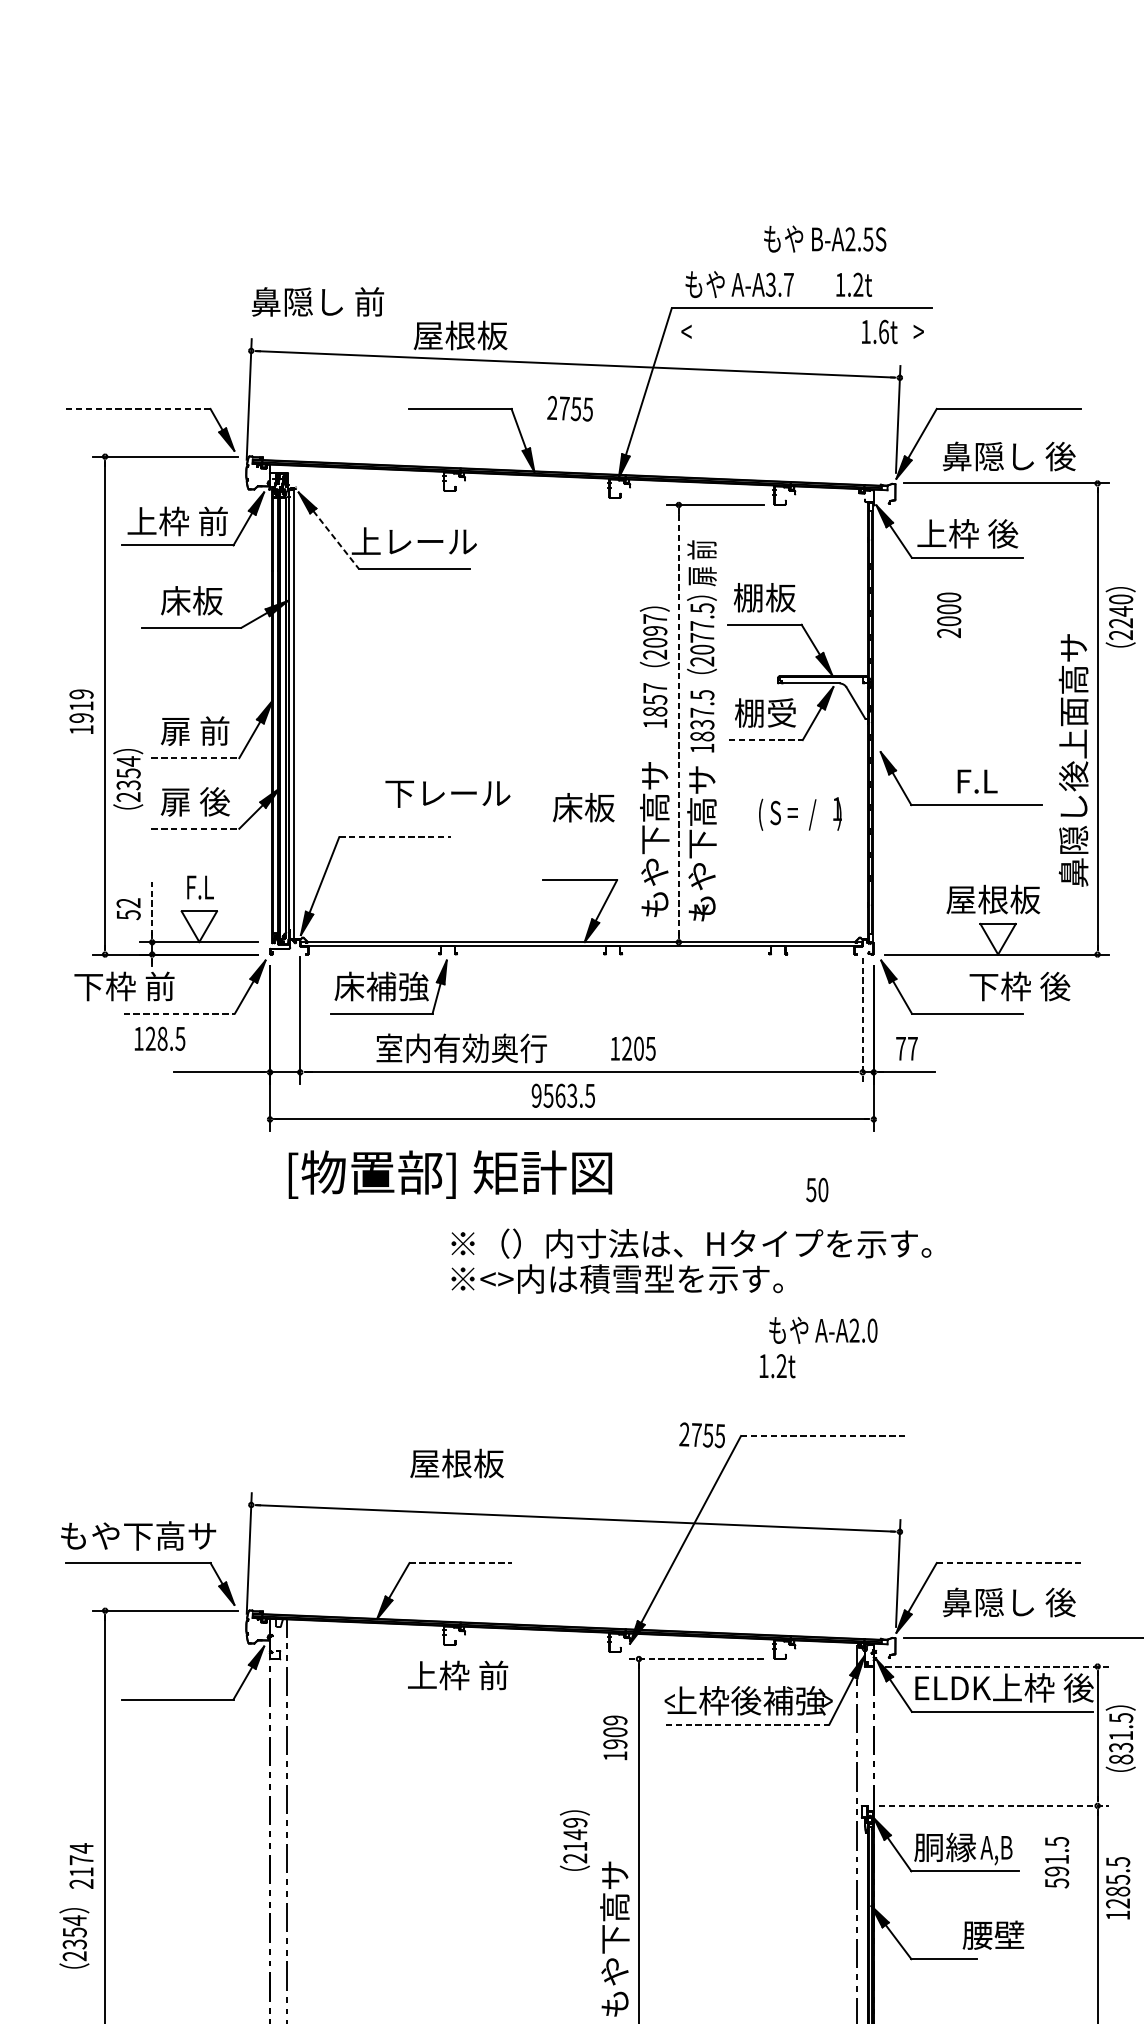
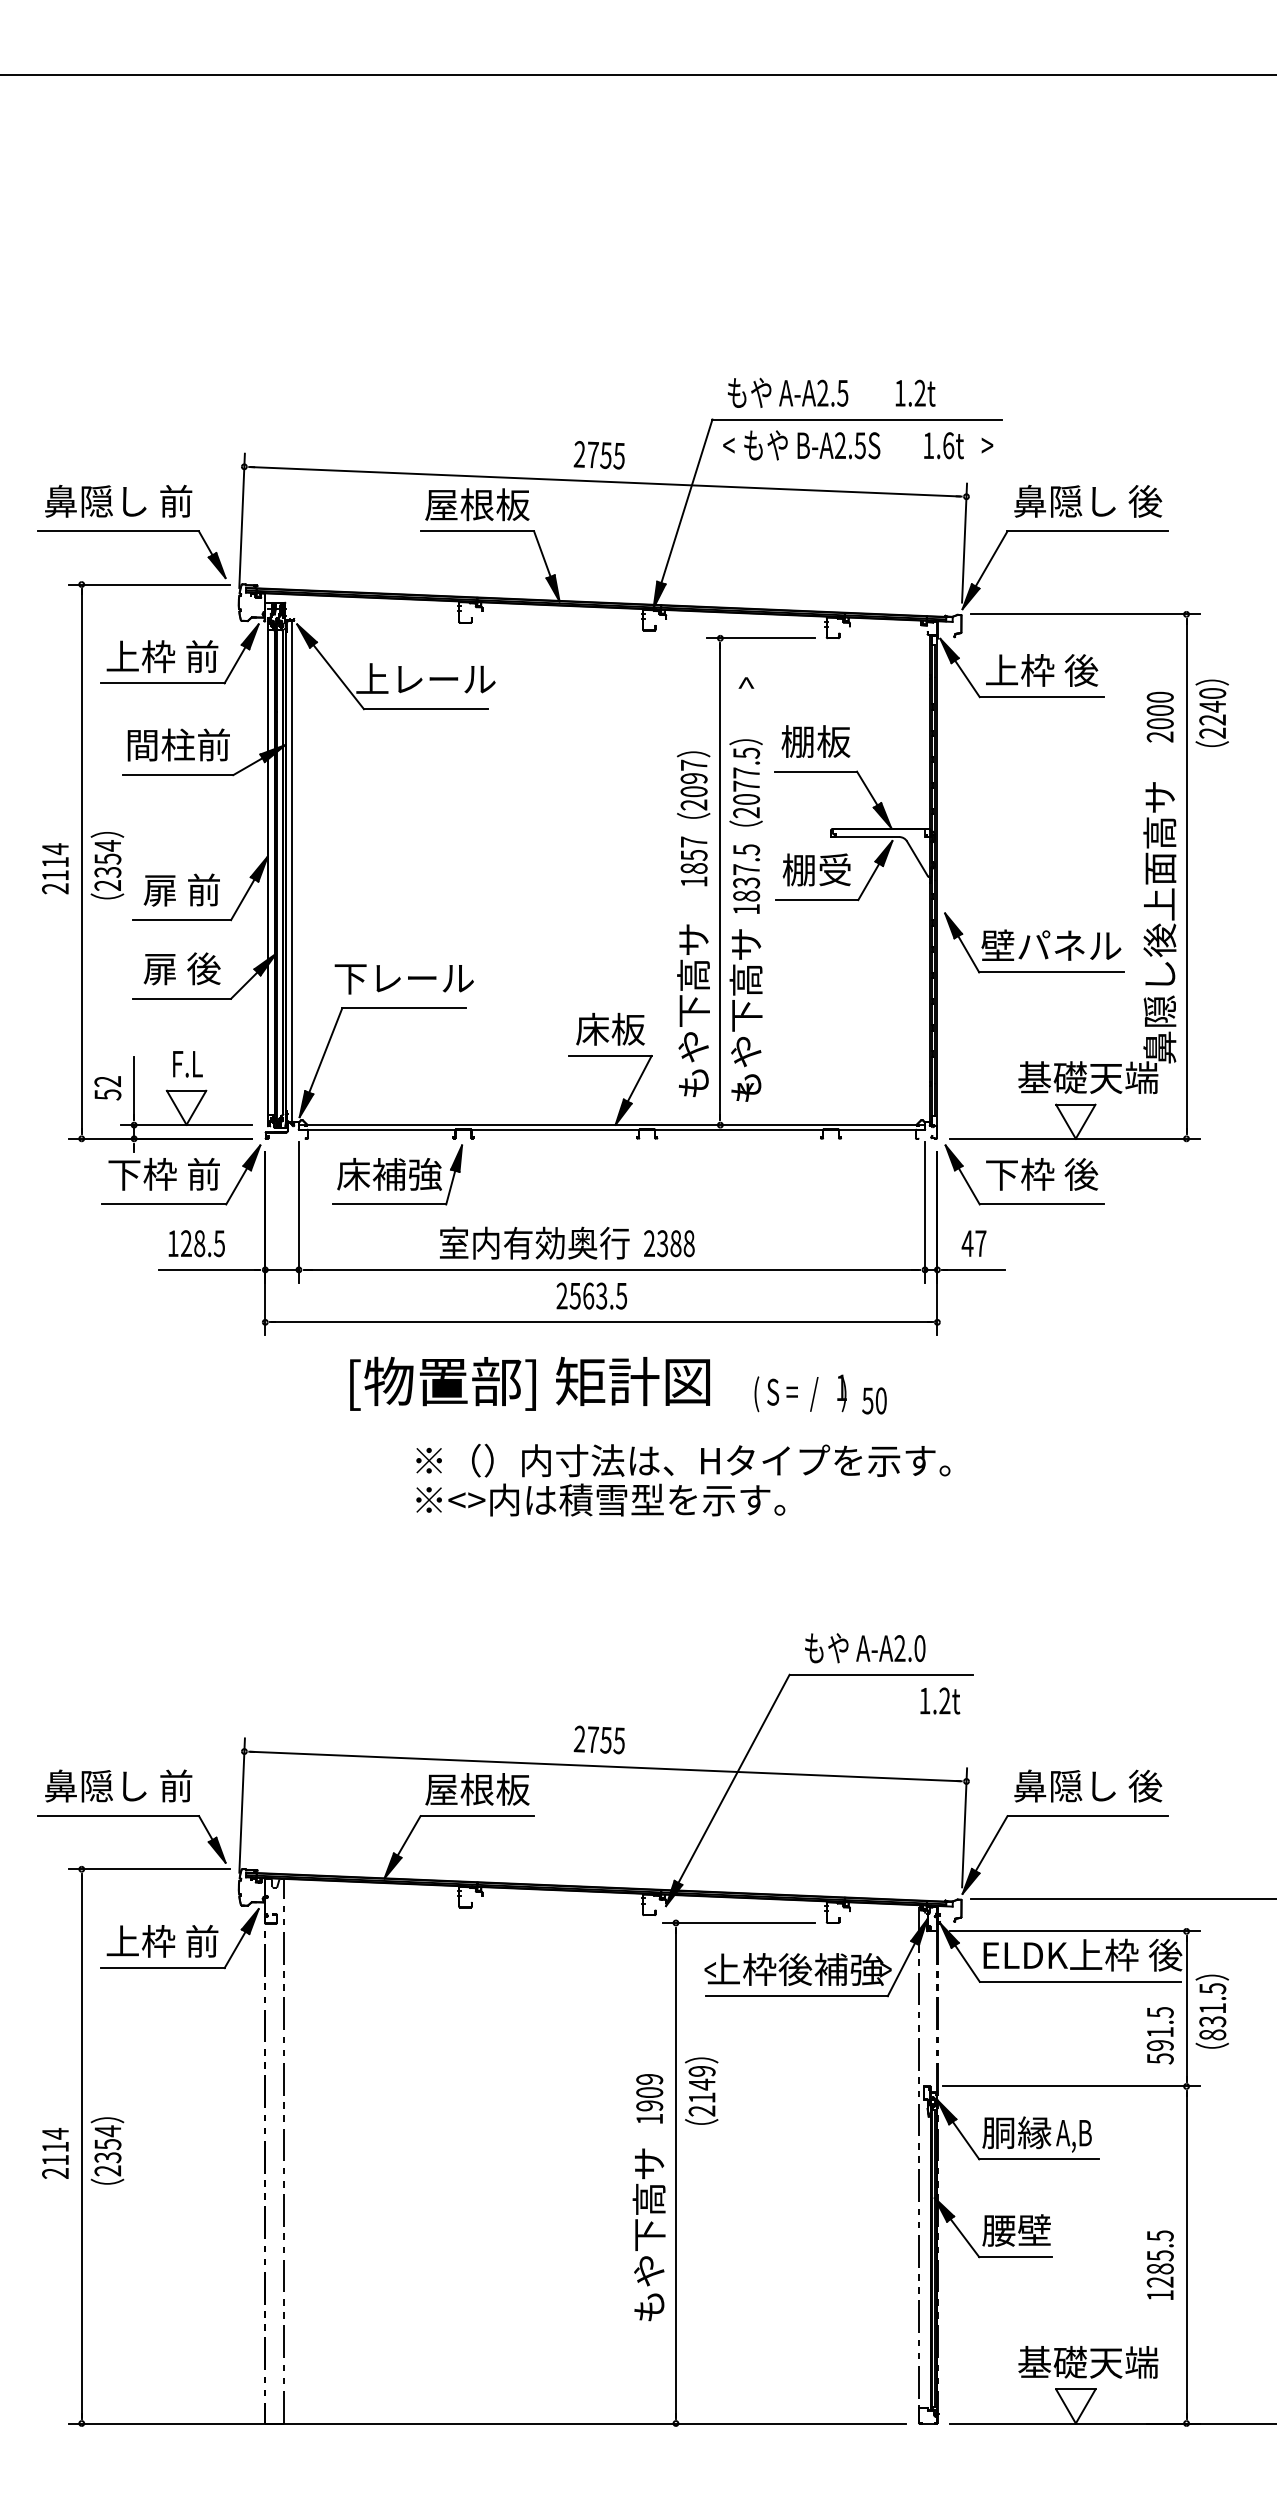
text: (825, 239) -> (812, 445), moved
text: (779, 285) -> (832, 393), A-A3.7 -> A-A2.5
text: (317, 301) -> (118, 500), moved
text: (460, 335) -> (477, 504), moved
line: (139, 409) -> (119, 531), dashed -> solid
text: (569, 409) -> (598, 455), moved
text: (1009, 455) -> (1088, 500), moved
line: (335, 540) -> (338, 677), dashed -> solid
text: (701, 562) -> (745, 702), 扉 前 -> >
text: (192, 600) -> (178, 744), 床板 -> 間柱前
text: (948, 614) -> (1159, 716), moved
text: (1120, 616) -> (1211, 712), moved
text: (81, 711) -> (55, 868), 1919 -> 2114
line: (678, 723) -> (720, 881), dashed -> solid
line: (766, 740) -> (817, 900), dashed -> solid
line: (195, 758) -> (182, 920), dashed -> solid
text: (128, 779) -> (107, 865), moved
text: (976, 780) -> (1051, 944), F.L -> 壁パネル
text: (447, 794) -> (403, 979), moved
text: (583, 806) -> (610, 1028), moved
text: (800, 814) -> (800, 1393), moved
line: (195, 828) -> (182, 998), dashed -> solid
line: (395, 837) -> (404, 1008), dashed -> solid
text: (1009, 899) -> (1088, 1077), 屋根板 -> 基礎天端
line: (152, 909) -> (134, 1088), dashed -> solid
text: (123, 986) -> (163, 1174), moved
text: (1020, 986) -> (1042, 1174), moved
line: (179, 1013) -> (164, 1204), dashed -> solid
line: (863, 1021) -> (925, 1213), dashed -> solid
text: (159, 1038) -> (196, 1243), moved
text: (461, 1047) -> (534, 1242), moved
text: (633, 1048) -> (669, 1243), 1205 -> 2388
text: (900, 1048) -> (967, 1243), 77 -> 47
text: (536, 1096) -> (561, 1296), 9563.5 -> 2563.5
text: (449, 1174) -> (529, 1383), moved
text: (691, 1260) -> (683, 1479), moved
text: (823, 1330) -> (865, 1648), moved
text: (777, 1365) -> (940, 1700), moved
text: (701, 1434) -> (598, 1739), moved
line: (823, 1435) -> (881, 1674), dashed -> solid
text: (457, 1463) -> (477, 1789), moved
text: (138, 1535) -> (118, 1785), もや下高サ -> 鼻隠し 前
line: (460, 1563) -> (477, 1816), dashed -> solid
line: (1009, 1563) -> (1088, 1816), dashed -> solid
text: (1009, 1601) -> (1088, 1785), moved
line: (695, 1659) -> (738, 1923), dashed -> solid
line: (996, 1666) -> (1074, 1931), dashed -> solid
text: (457, 1675) -> (162, 1941), moved
line: (748, 1725) -> (797, 1996), dashed -> solid
text: (615, 1737) -> (649, 2098), moved
line: (994, 1805) -> (1071, 2086), dashed -> solid
text: (574, 1840) -> (701, 2090), moved
text: (81, 1859) -> (55, 2146), 2174 -> 2114
text: (1056, 1862) -> (1159, 2035), moved
text: (1117, 1887) -> (1159, 2264), moved
text: (993, 1935) -> (1016, 2230), moved
text: (74, 1937) -> (107, 2150), moved

